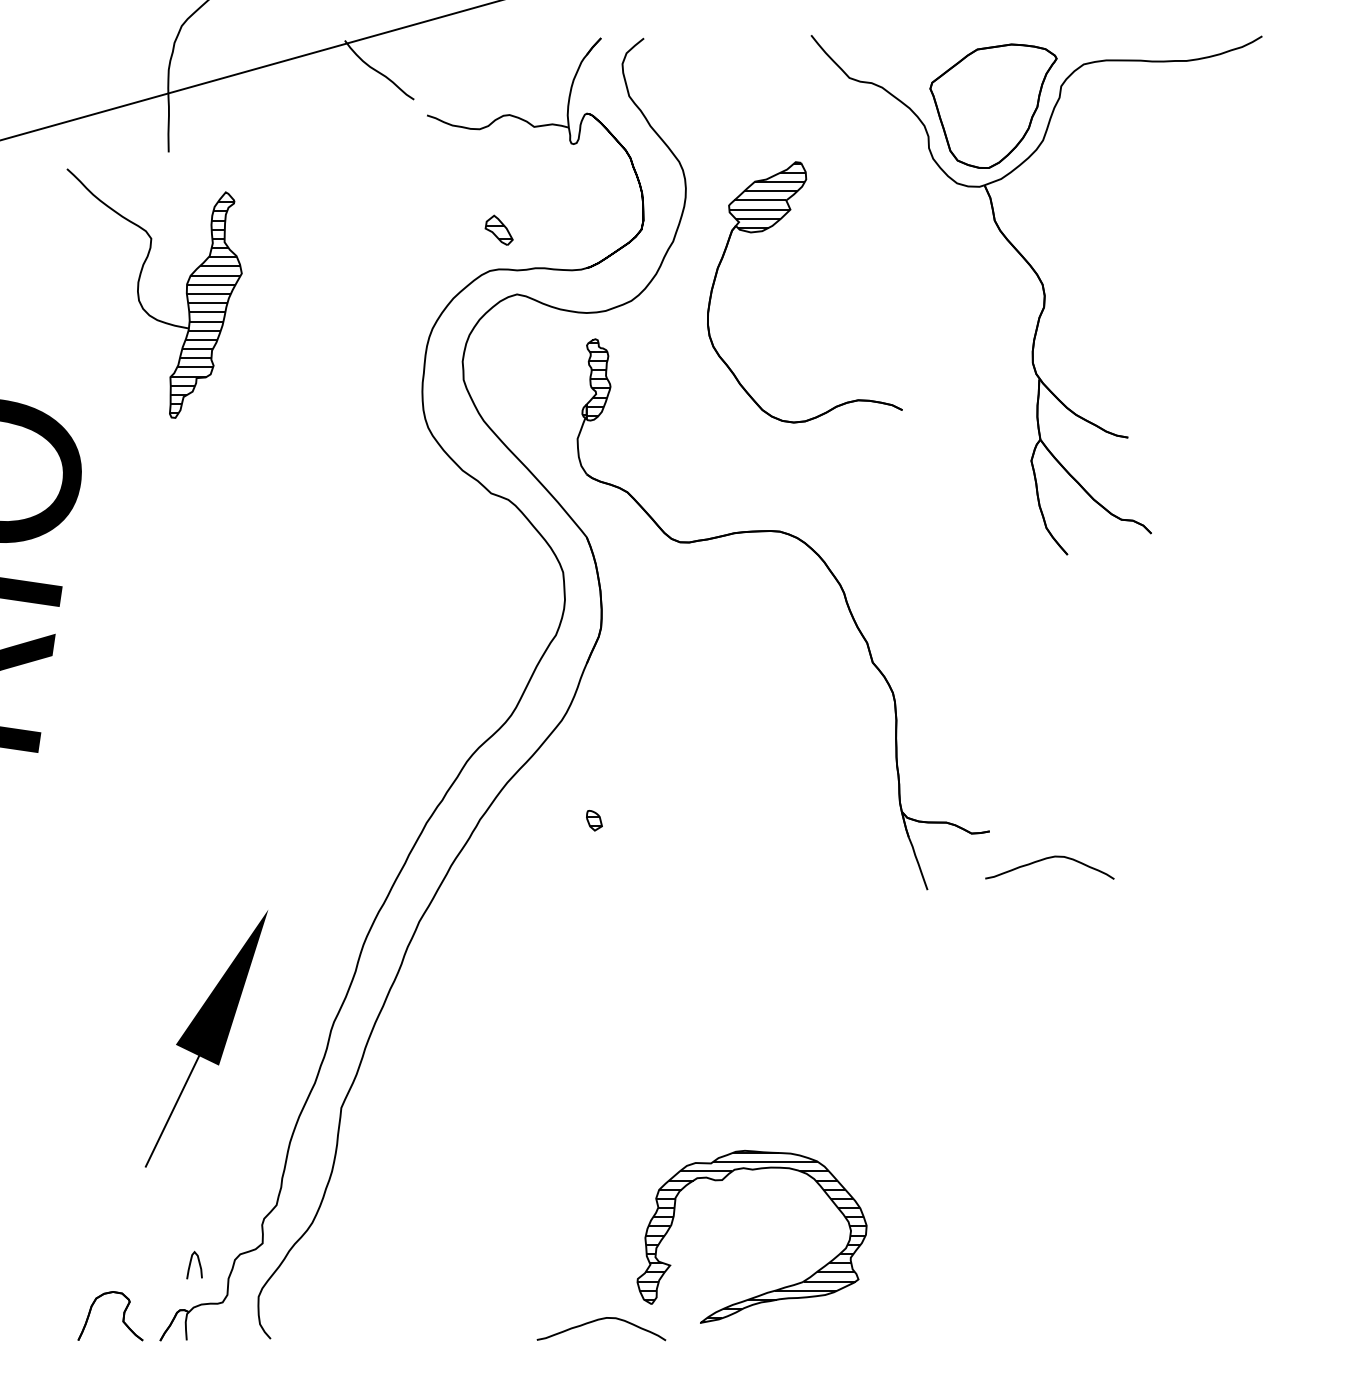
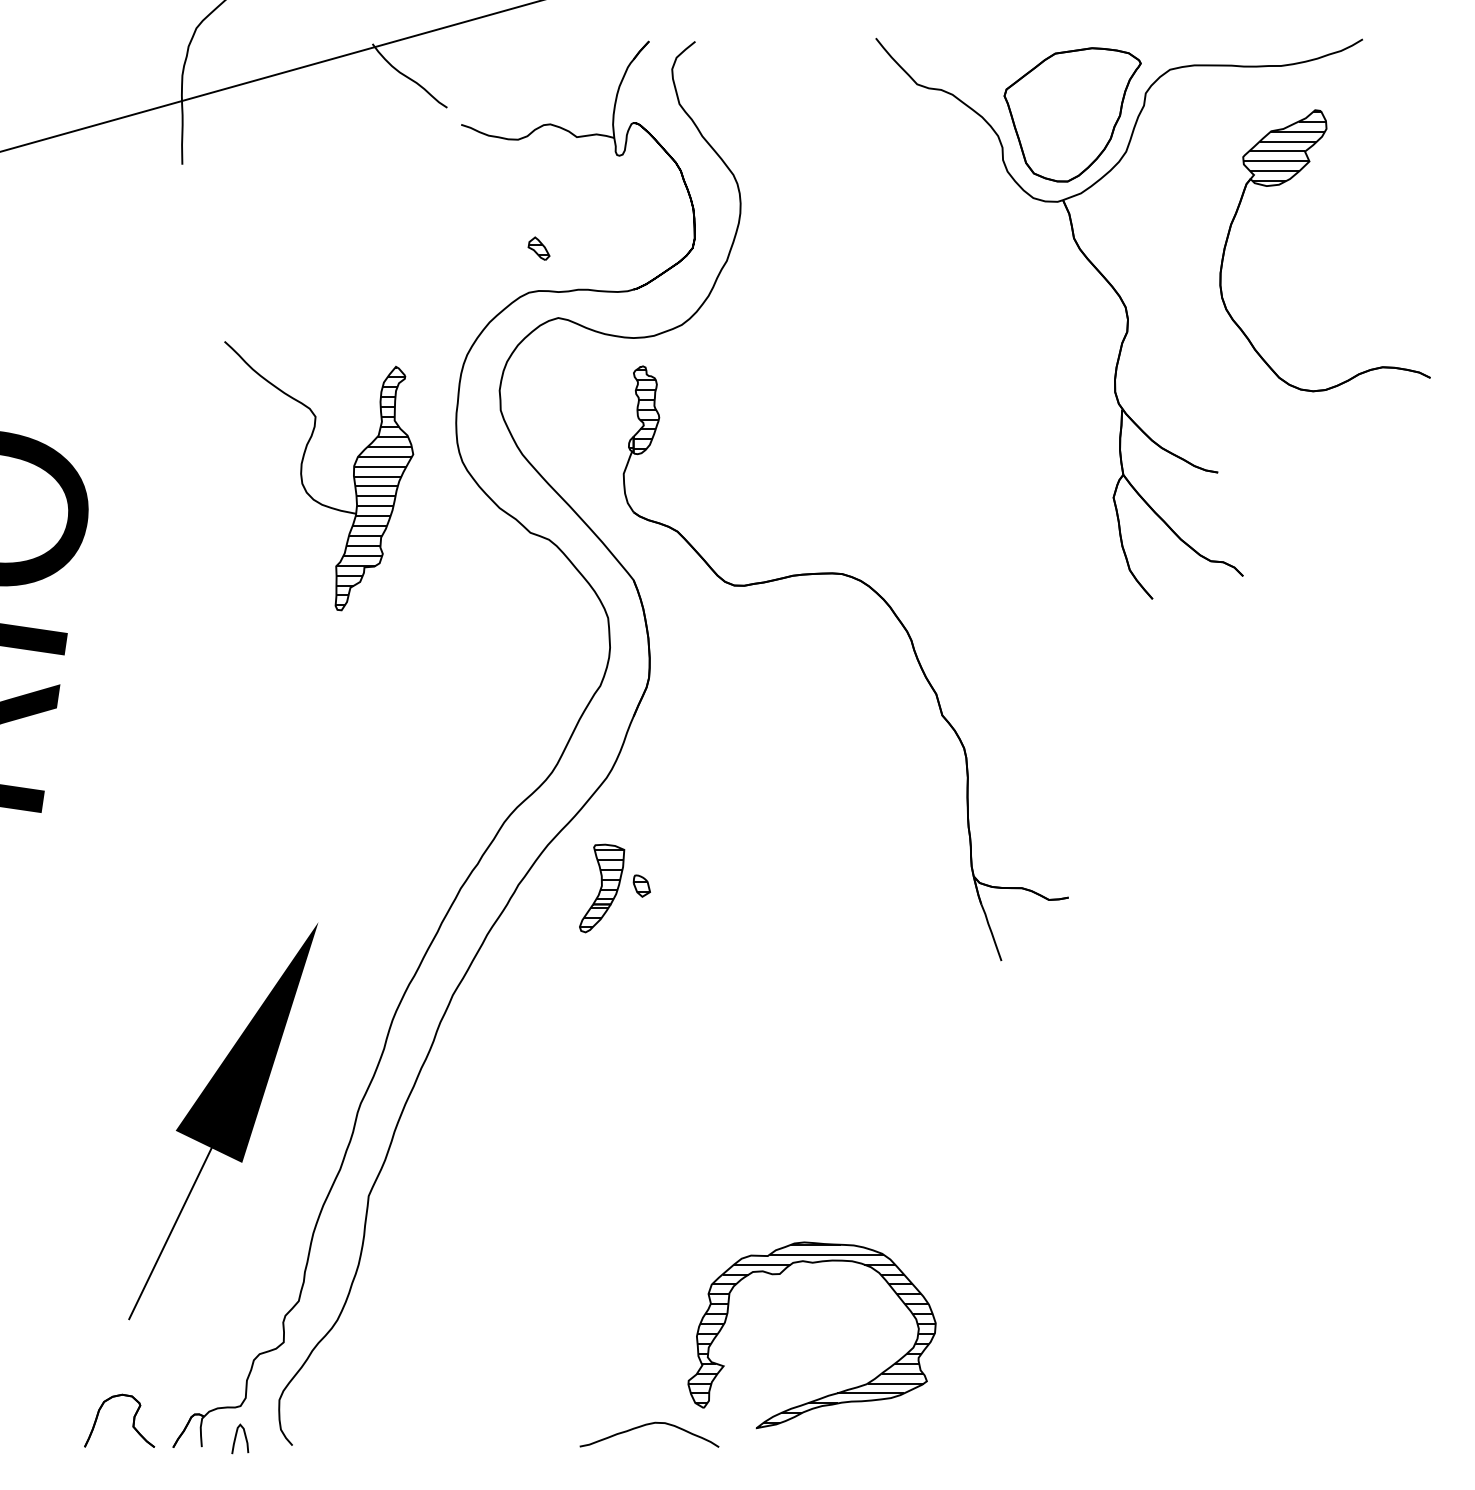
part: (771, 227) -> (1289, 180), moved
part: (498, 230) -> (538, 248), size x0.71
part: (139, 293) -> (302, 476), moved
part: (557, 822) -> (602, 888), added
curve: (1048, 859) -> (1132, 927), removed
part: (206, 1038) -> (223, 1121), size x1.43
curve: (191, 1264) -> (236, 1438), moved

